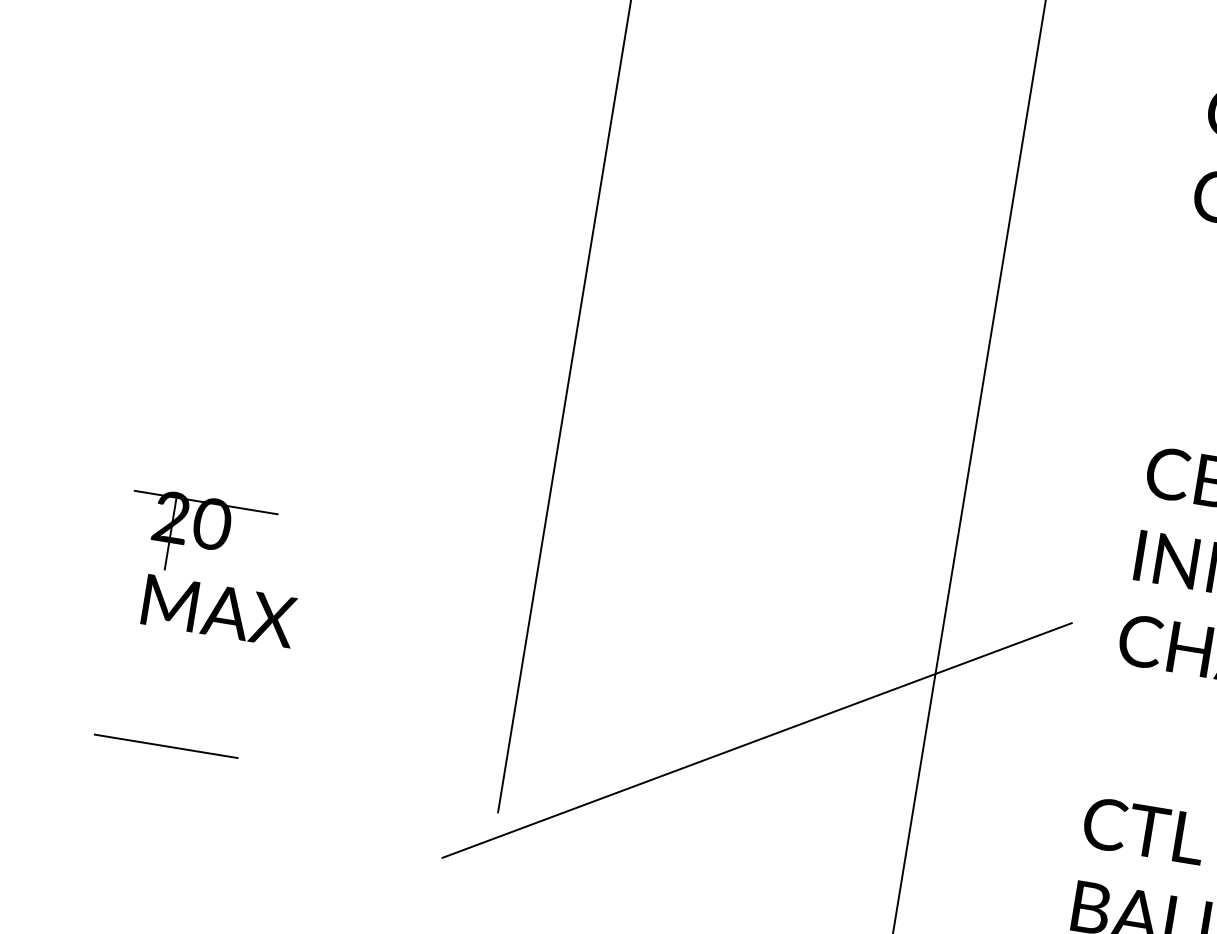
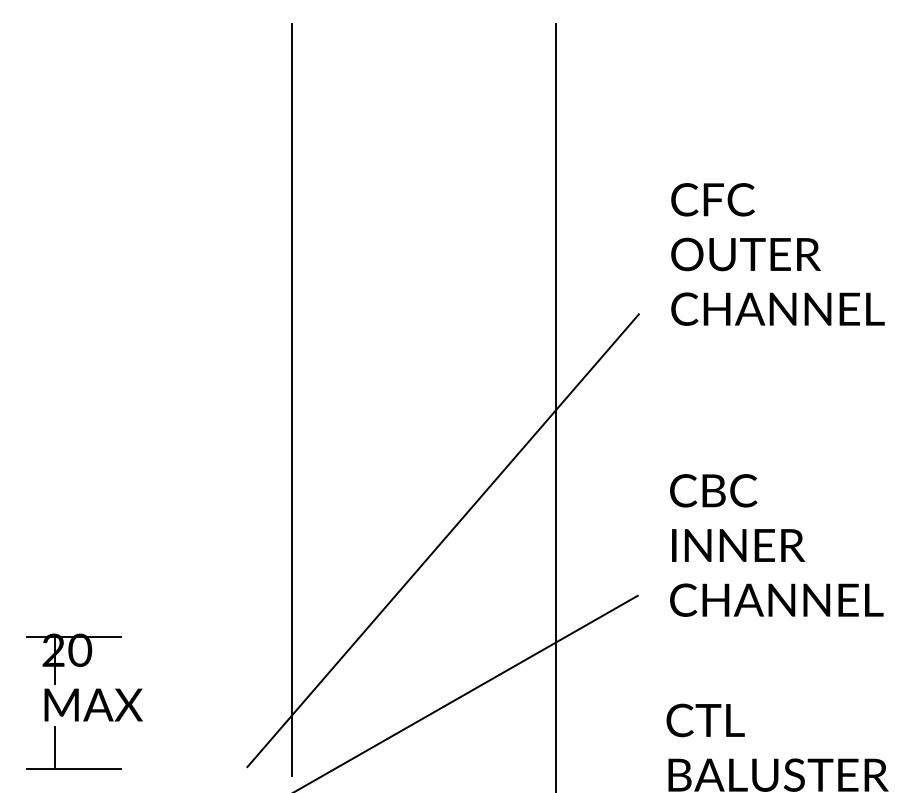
line: (786, 489) -> (442, 540), added
part: (214, 549) -> (84, 666), moved
line: (141, 707) -> (54, 746), added

